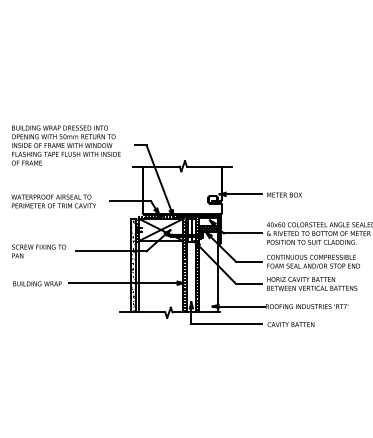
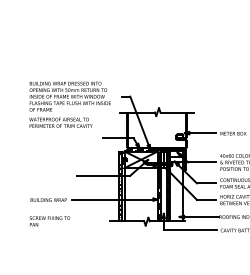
text: (53, 201) -> (60, 122), moved
hatch: (209, 229) -> (177, 159), removed
text: (39, 251) -> (50, 221), moved

